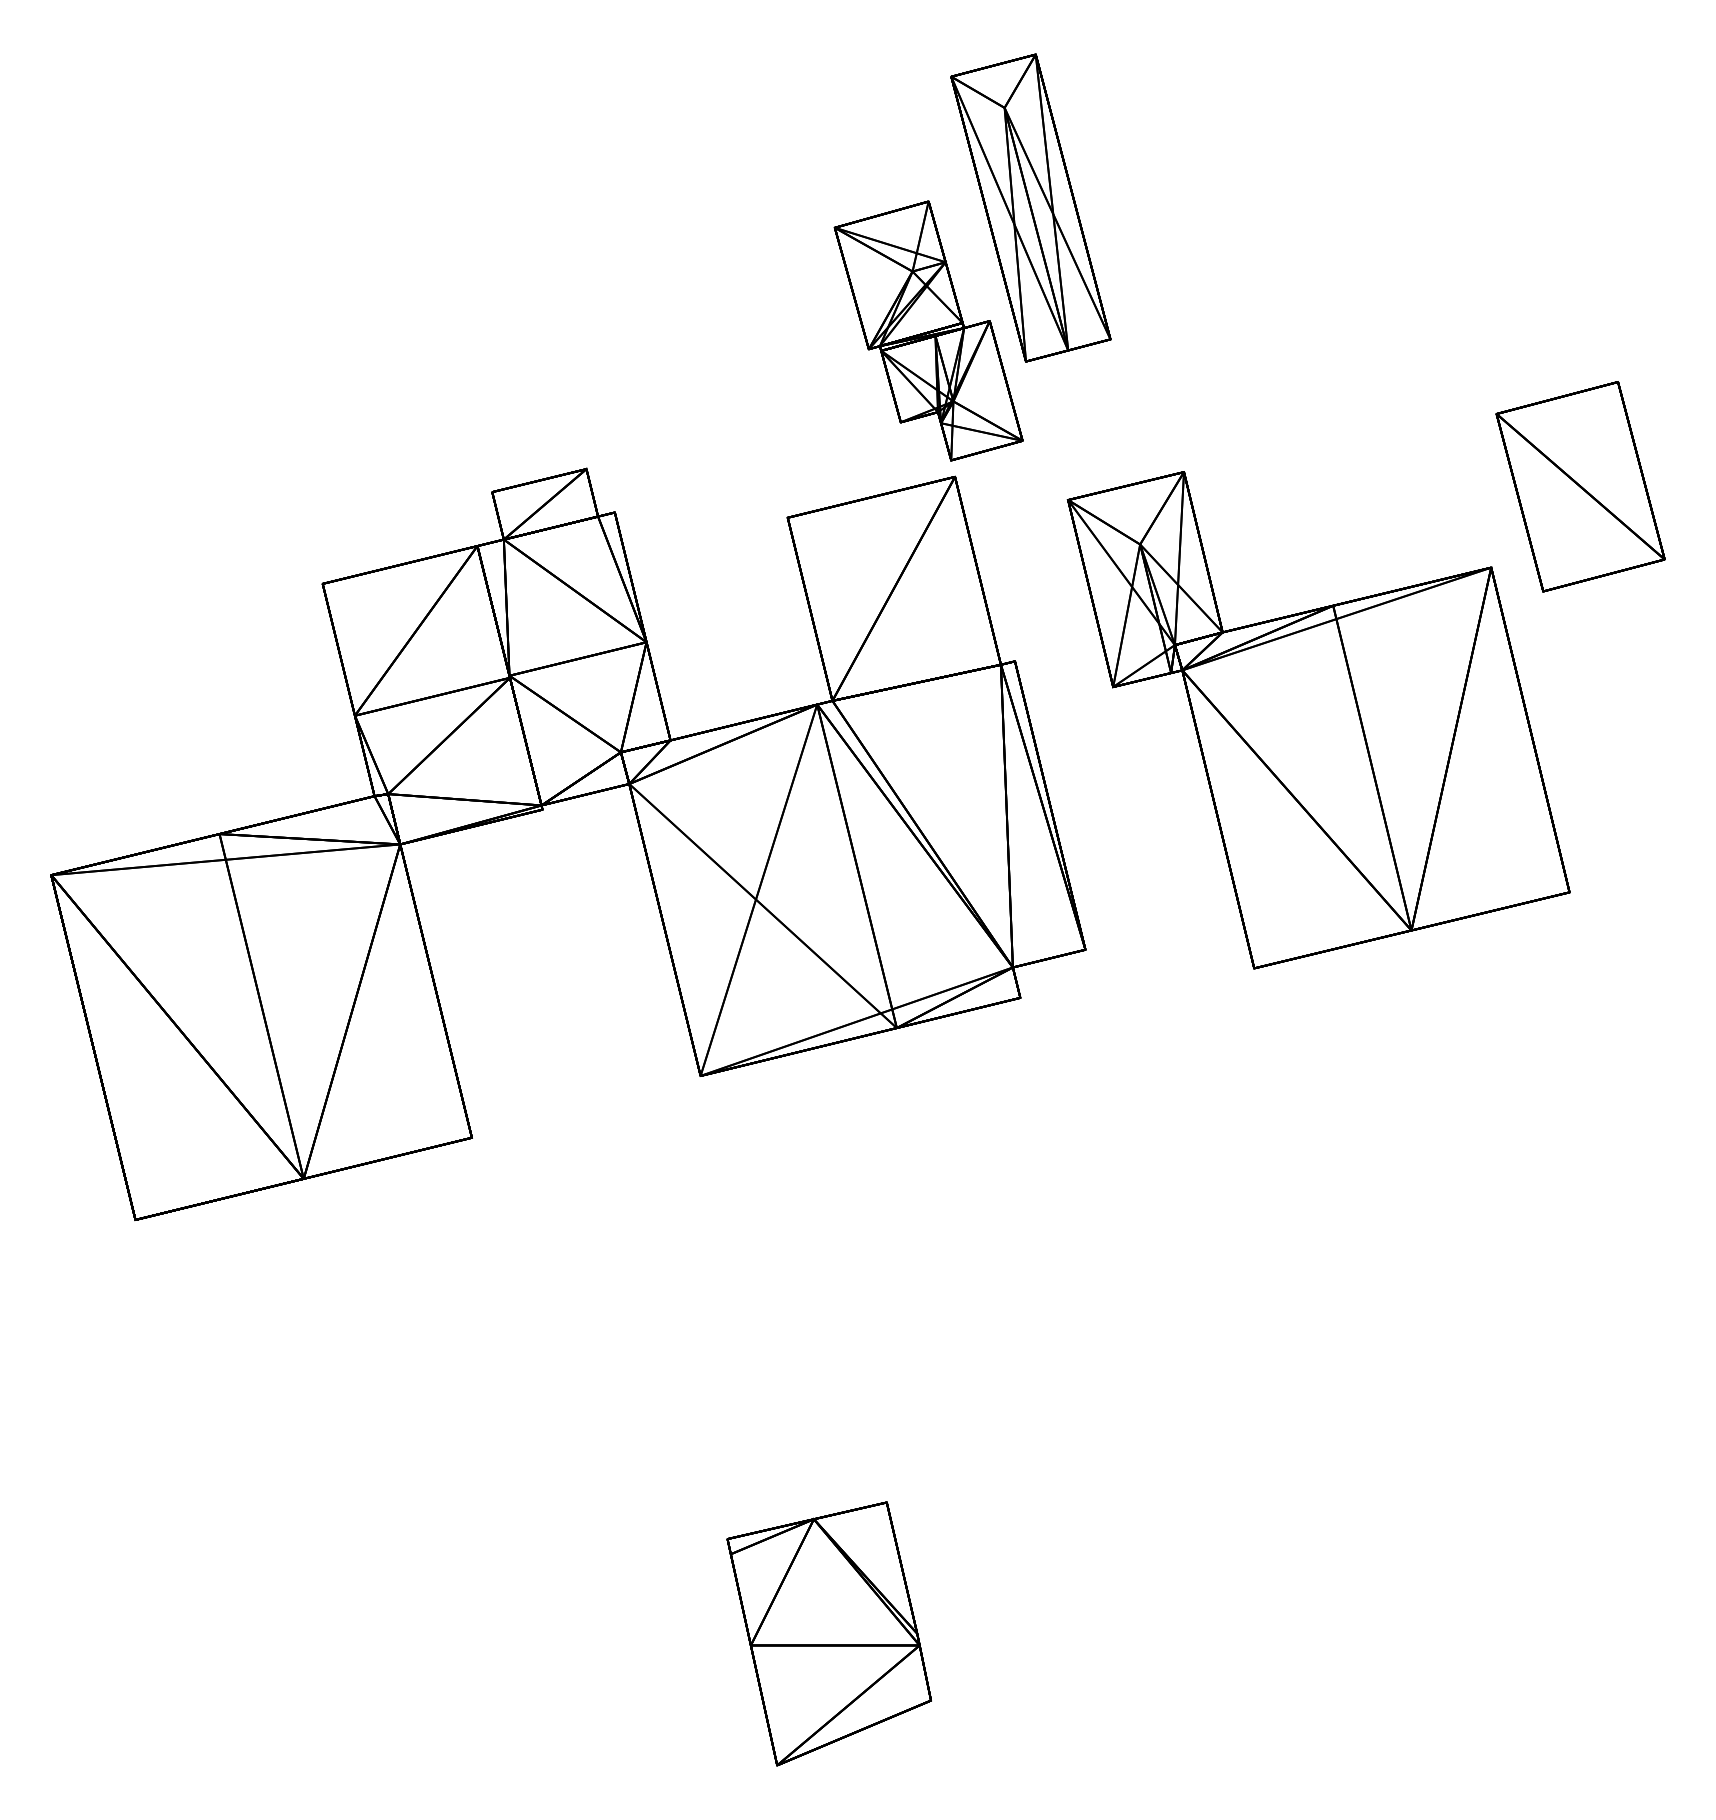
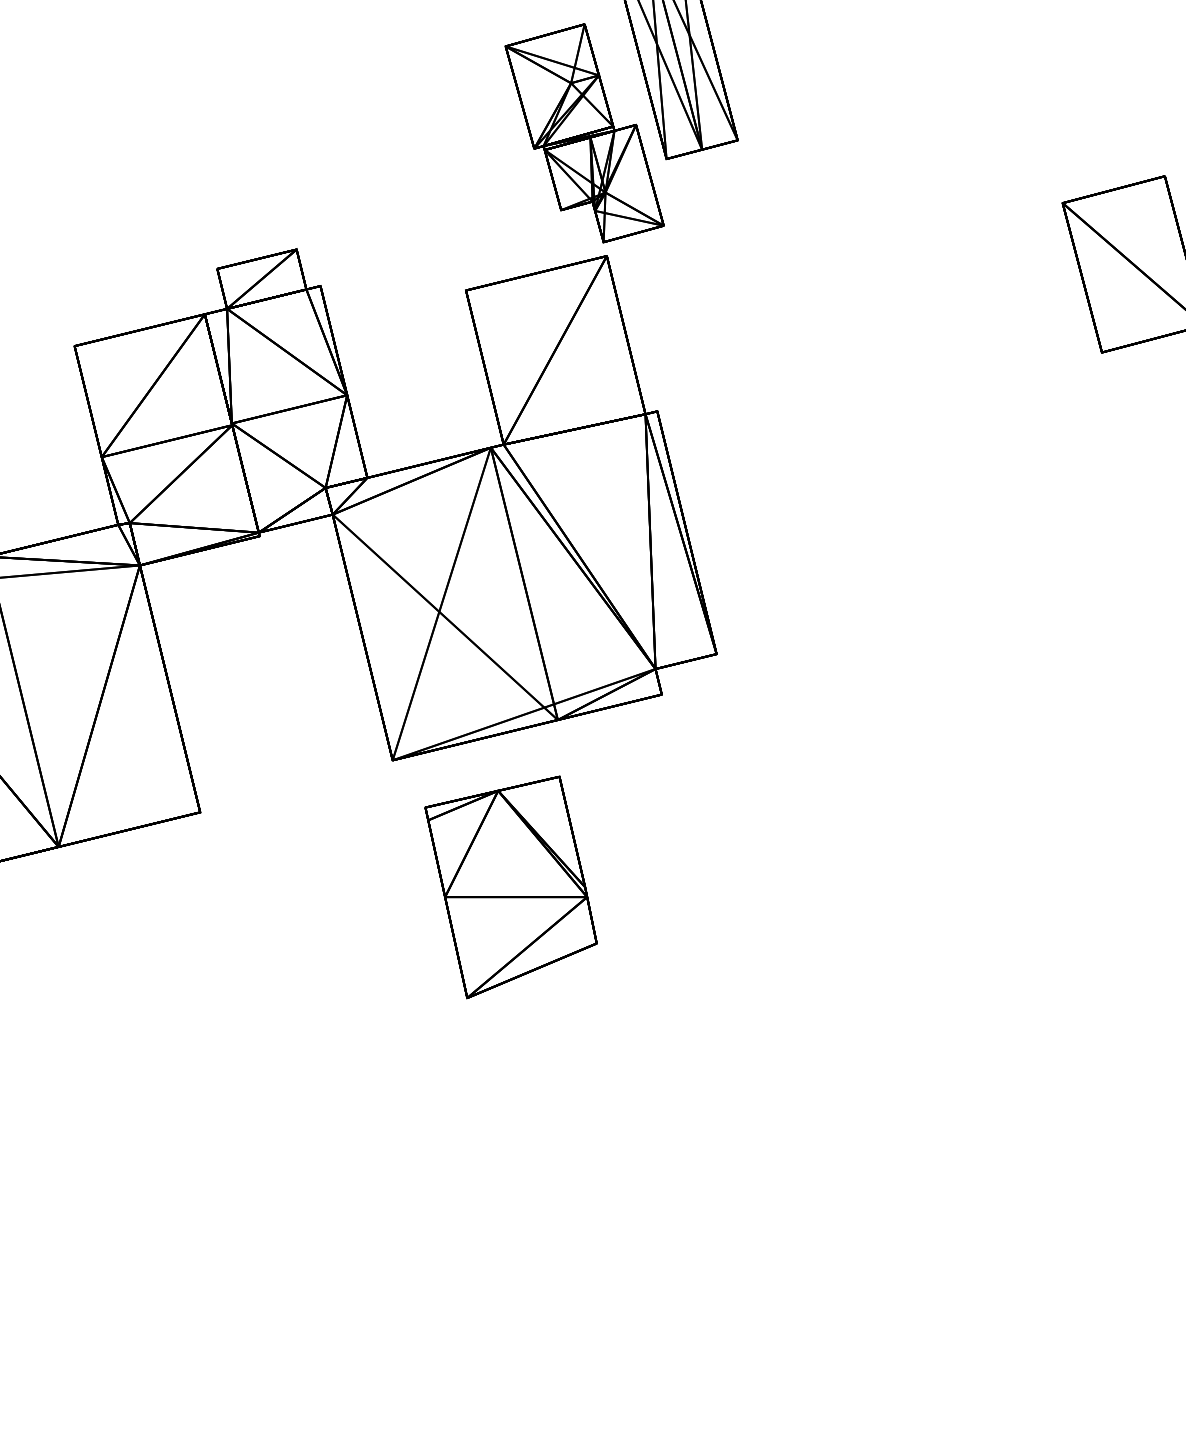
part: (1318, 720) -> (912, 461), removed
part: (828, 1633) -> (510, 887), moved

